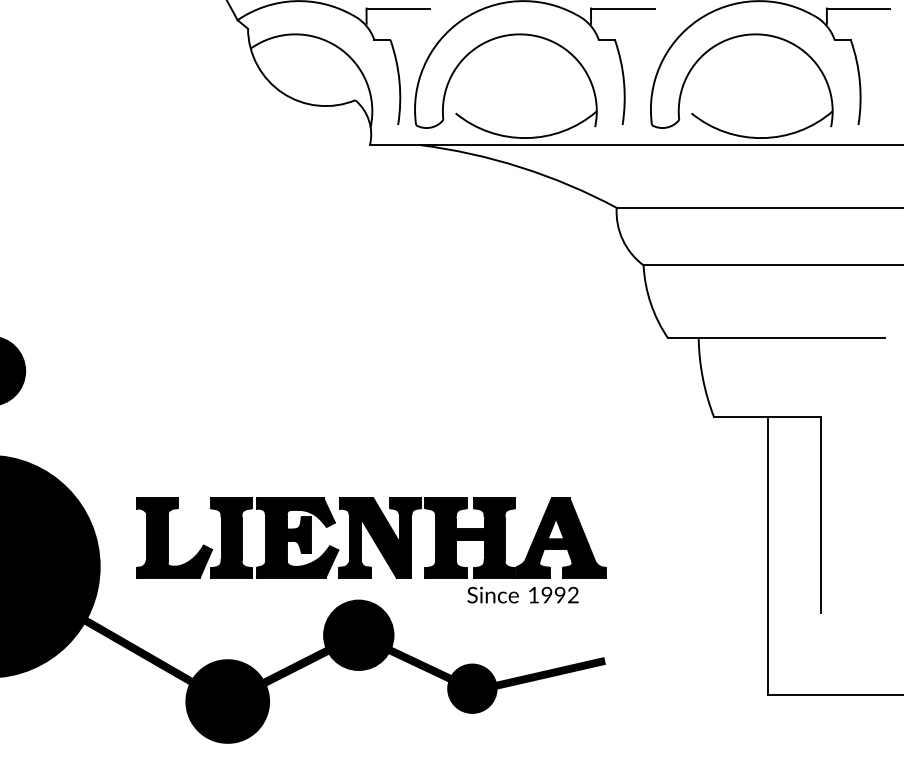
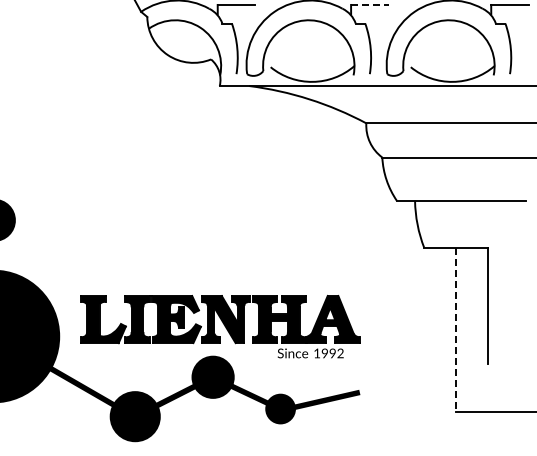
line: (622, 7) -> (369, 4), solid -> dashed
line: (768, 556) -> (456, 330), solid -> dashed

